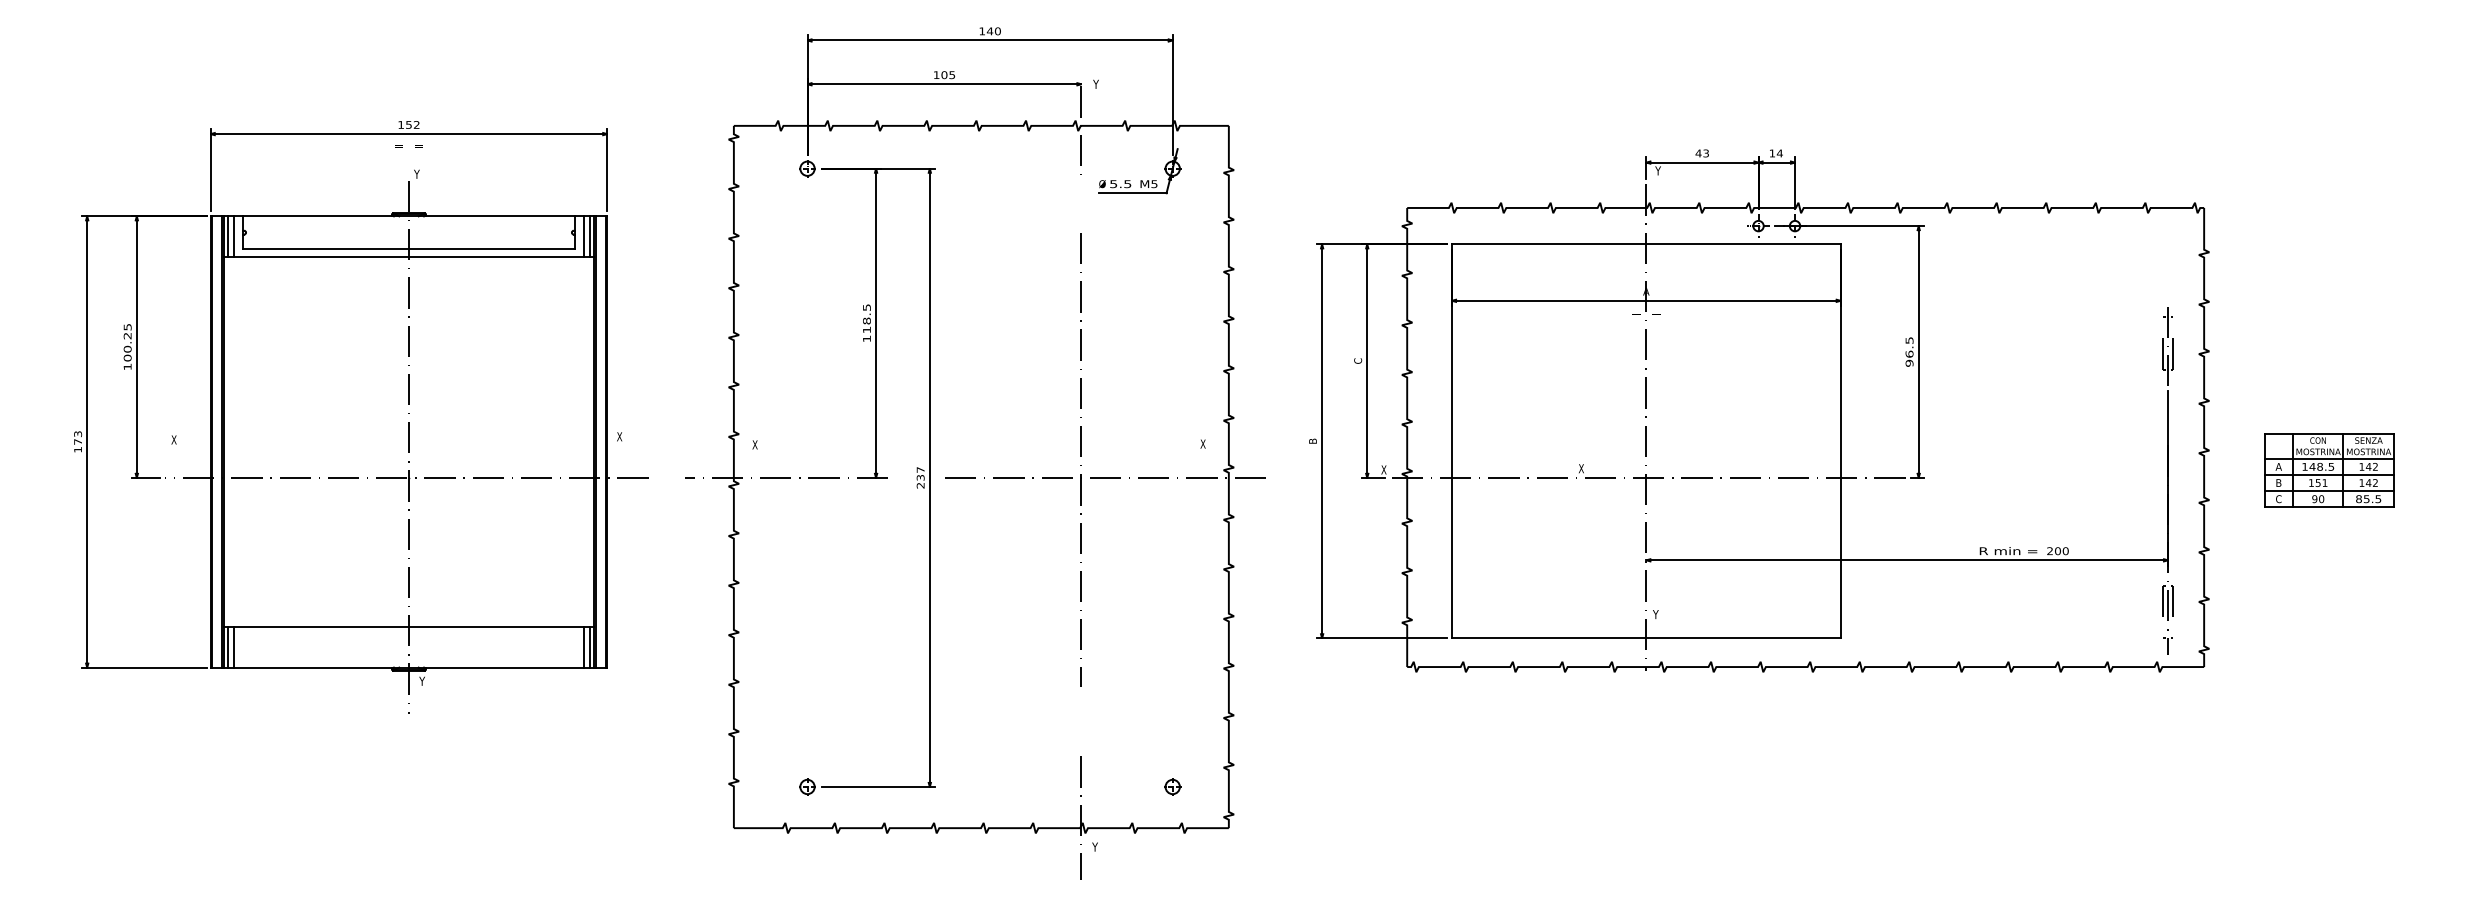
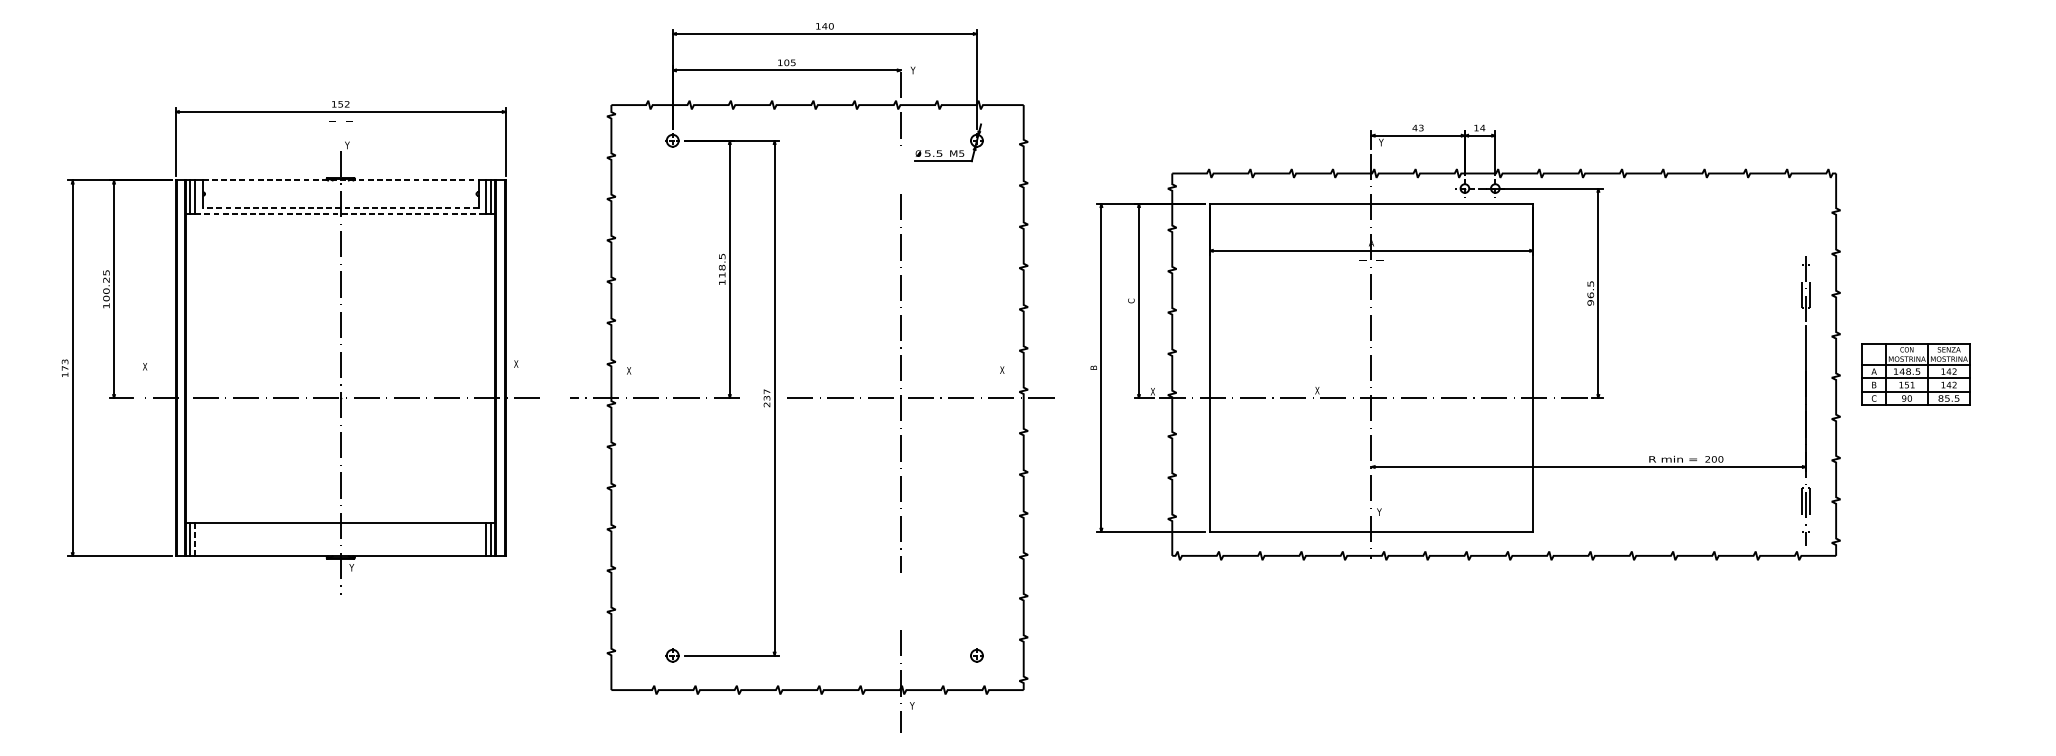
line: (408, 216) -> (340, 180), solid -> dashed
line: (408, 248) -> (340, 207), solid -> dashed
line: (408, 256) -> (340, 213), solid -> dashed
part: (2329, 470) -> (1916, 374), moved
line: (234, 647) -> (195, 539), solid -> dashed

